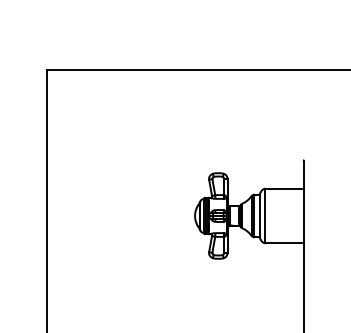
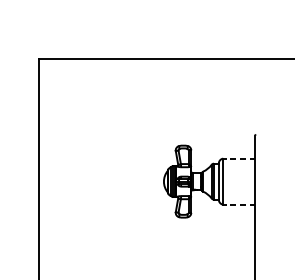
line: (284, 188) -> (239, 158), solid -> dashed
line: (284, 243) -> (239, 204), solid -> dashed

